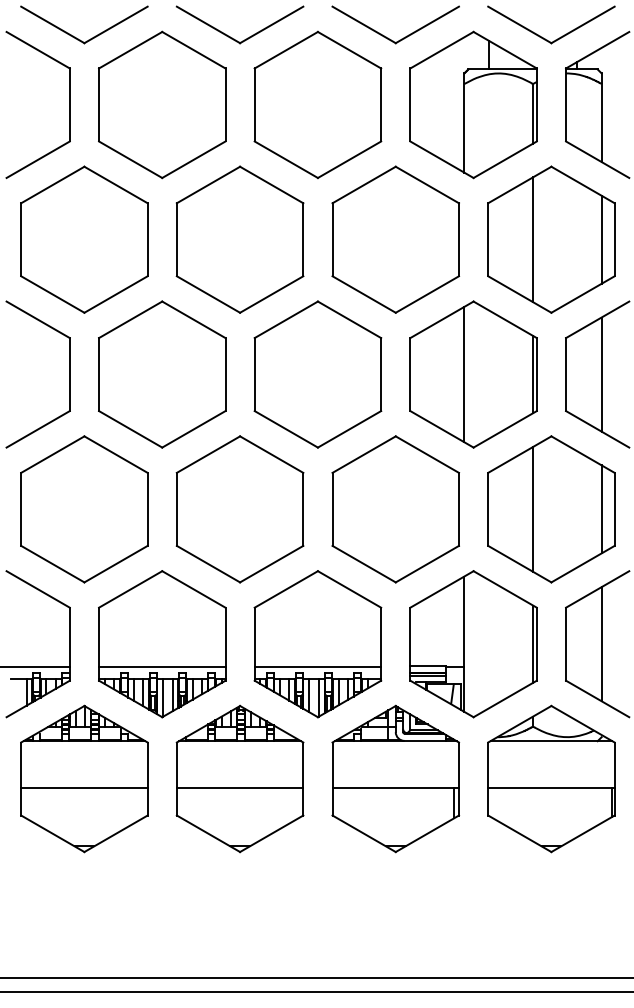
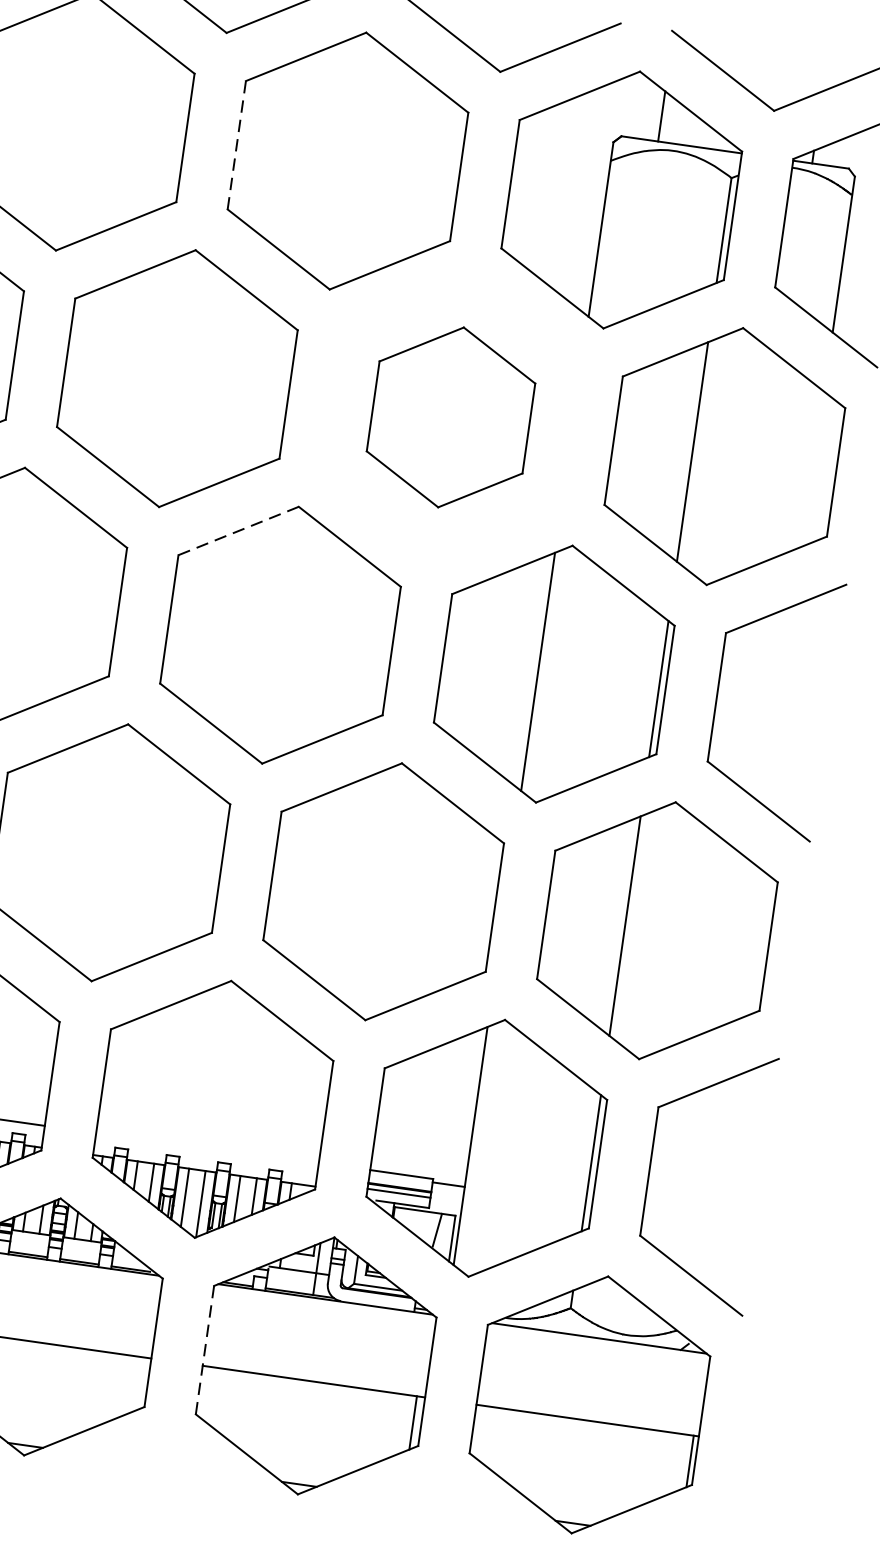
line: (254, 104) -> (236, 144), solid -> dashed
part: (395, 239) -> (450, 417), size x0.7
line: (601, 239) -> (813, 468), removed
line: (286, 319) -> (239, 530), solid -> dashed
line: (601, 374) -> (779, 706), removed
line: (601, 509) -> (745, 943), removed
line: (601, 644) -> (711, 1180), removed
line: (317, 666) -> (206, 1148), removed
line: (332, 779) -> (204, 1350), solid -> dashed

